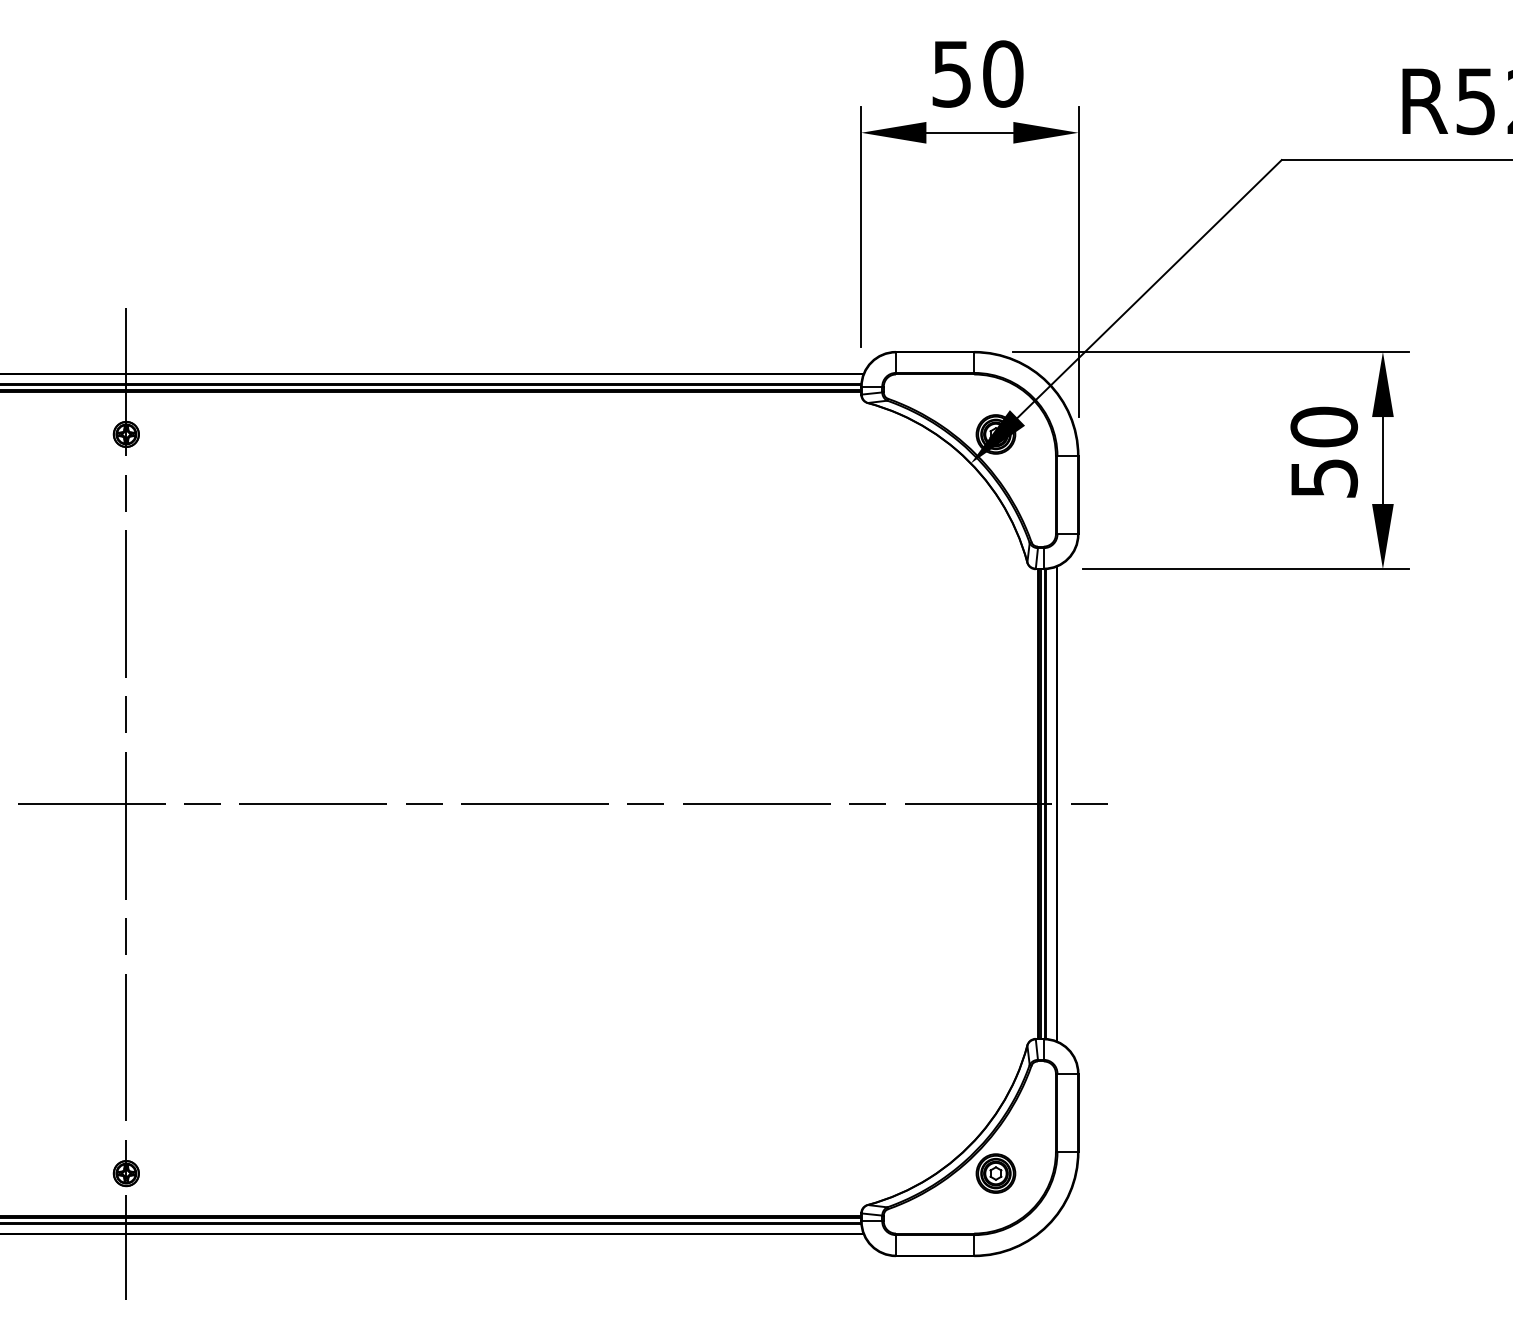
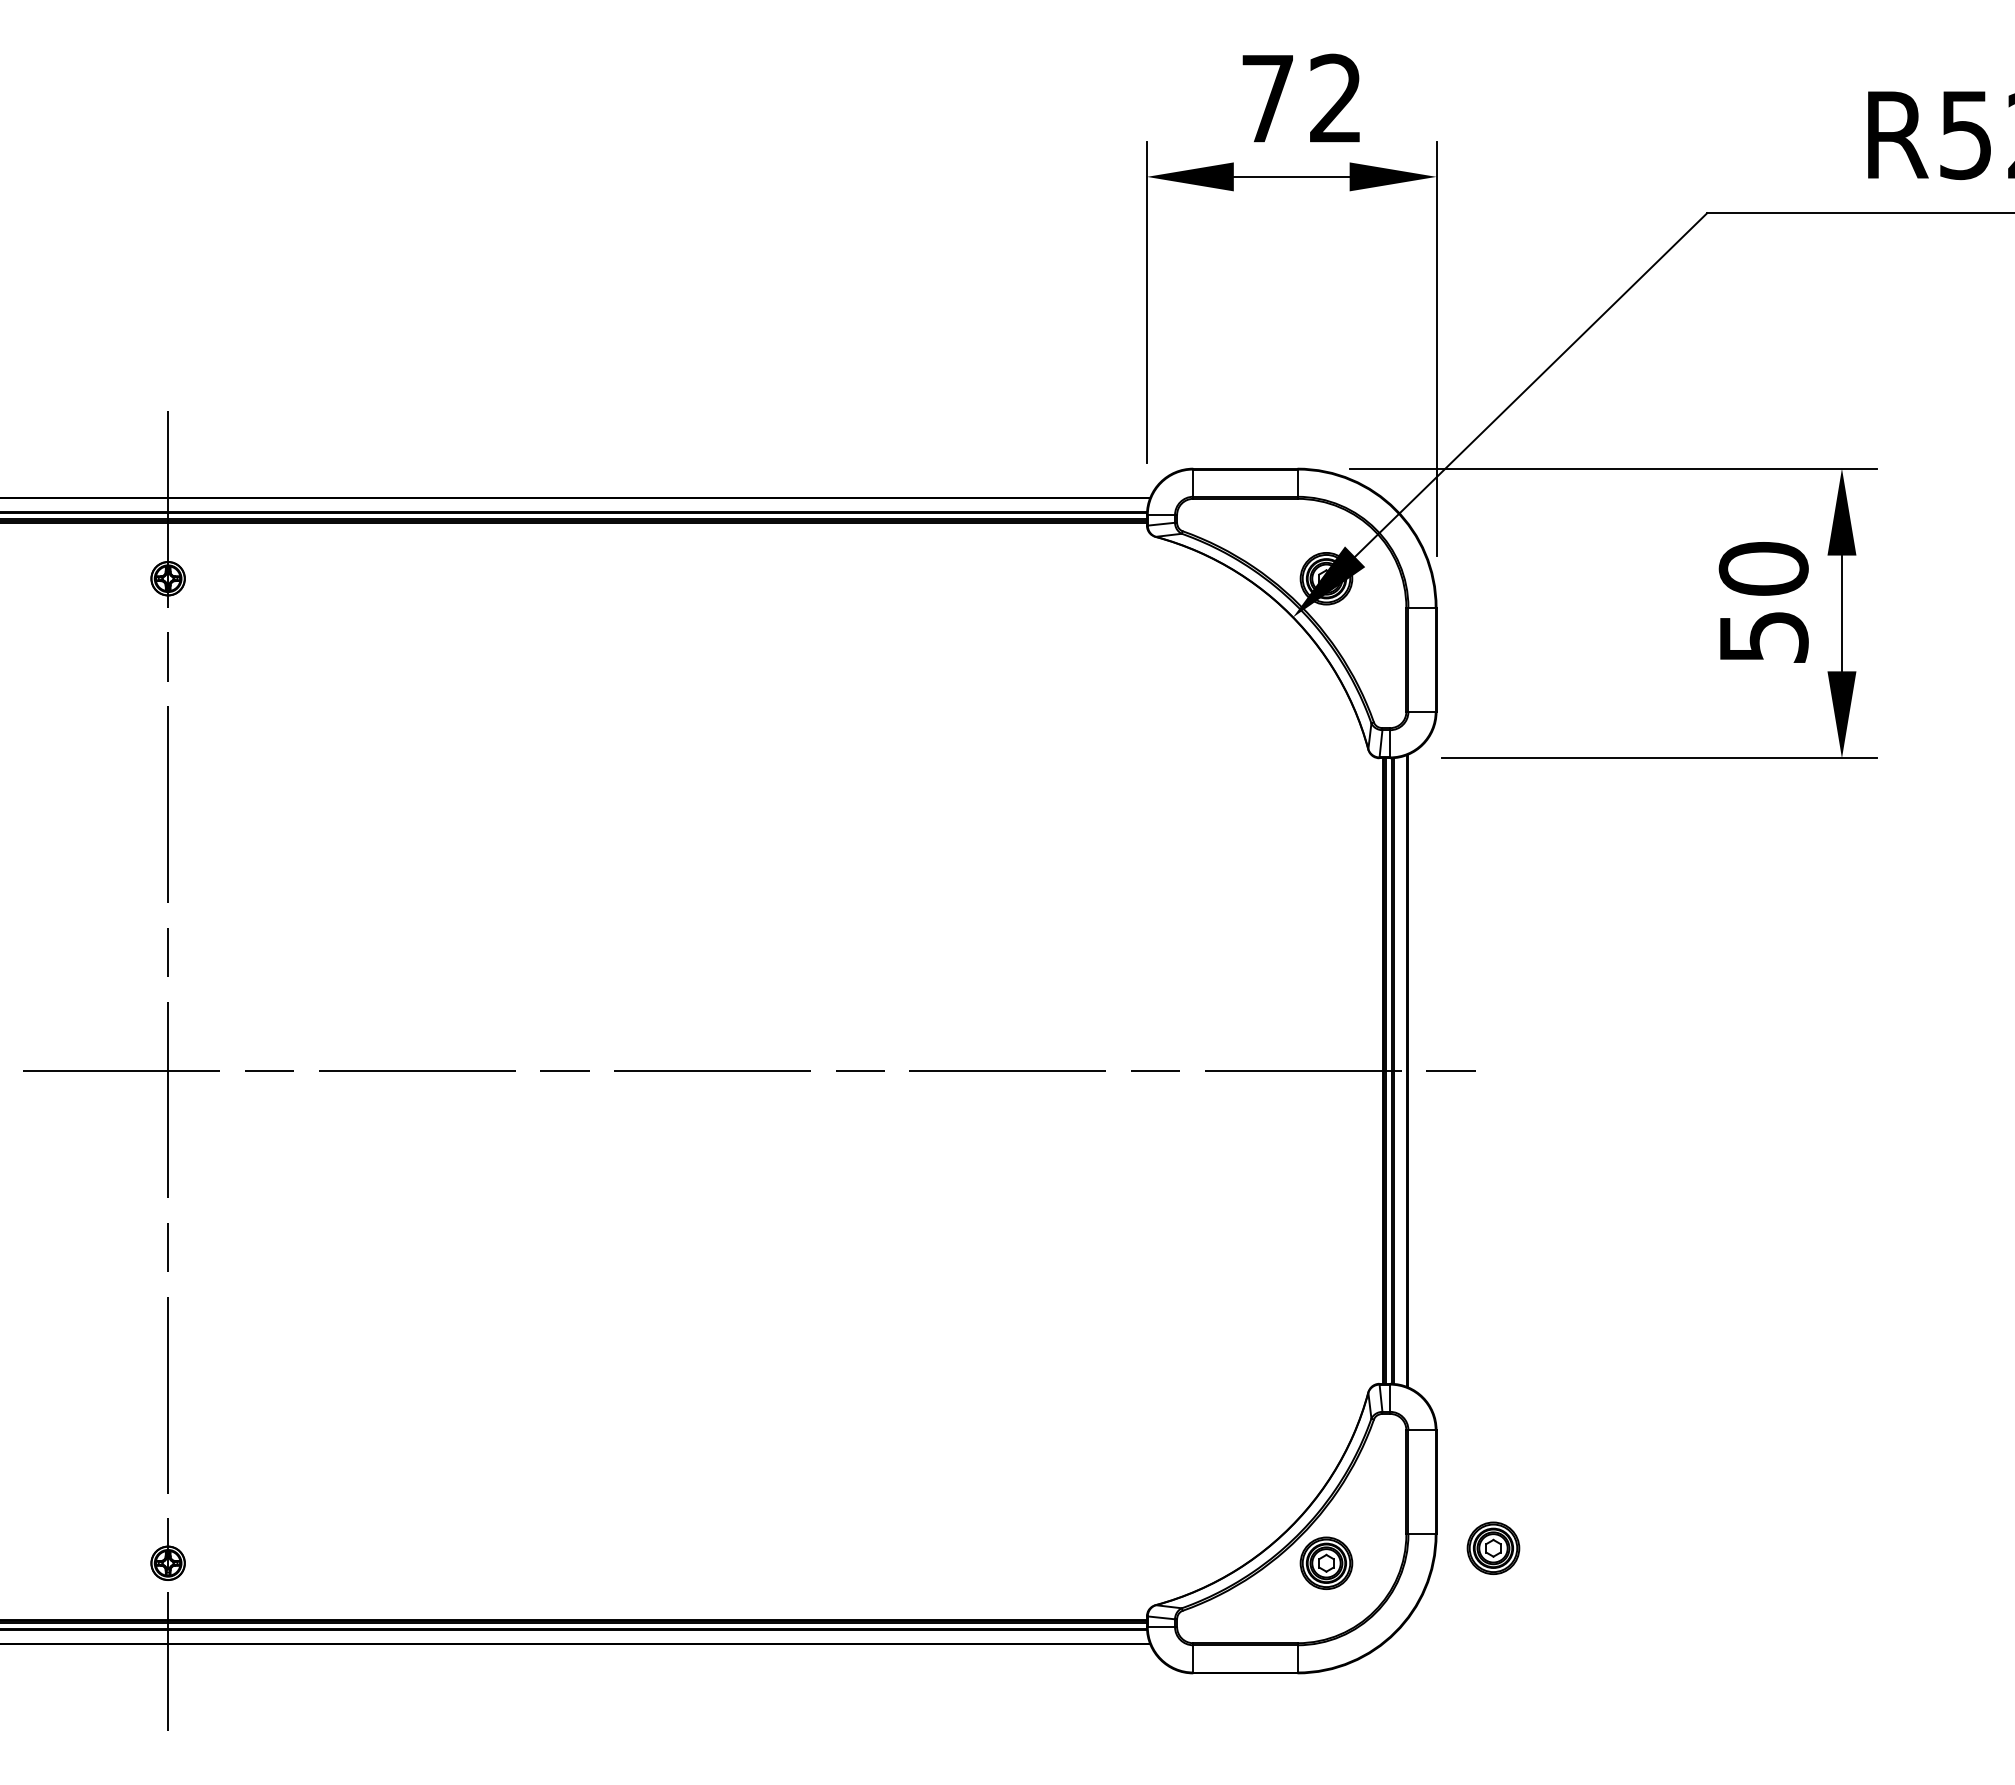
text: (977, 73) -> (1302, 98), 50 -> 72
part: (1121, 1161) -> (1493, 1547), added

